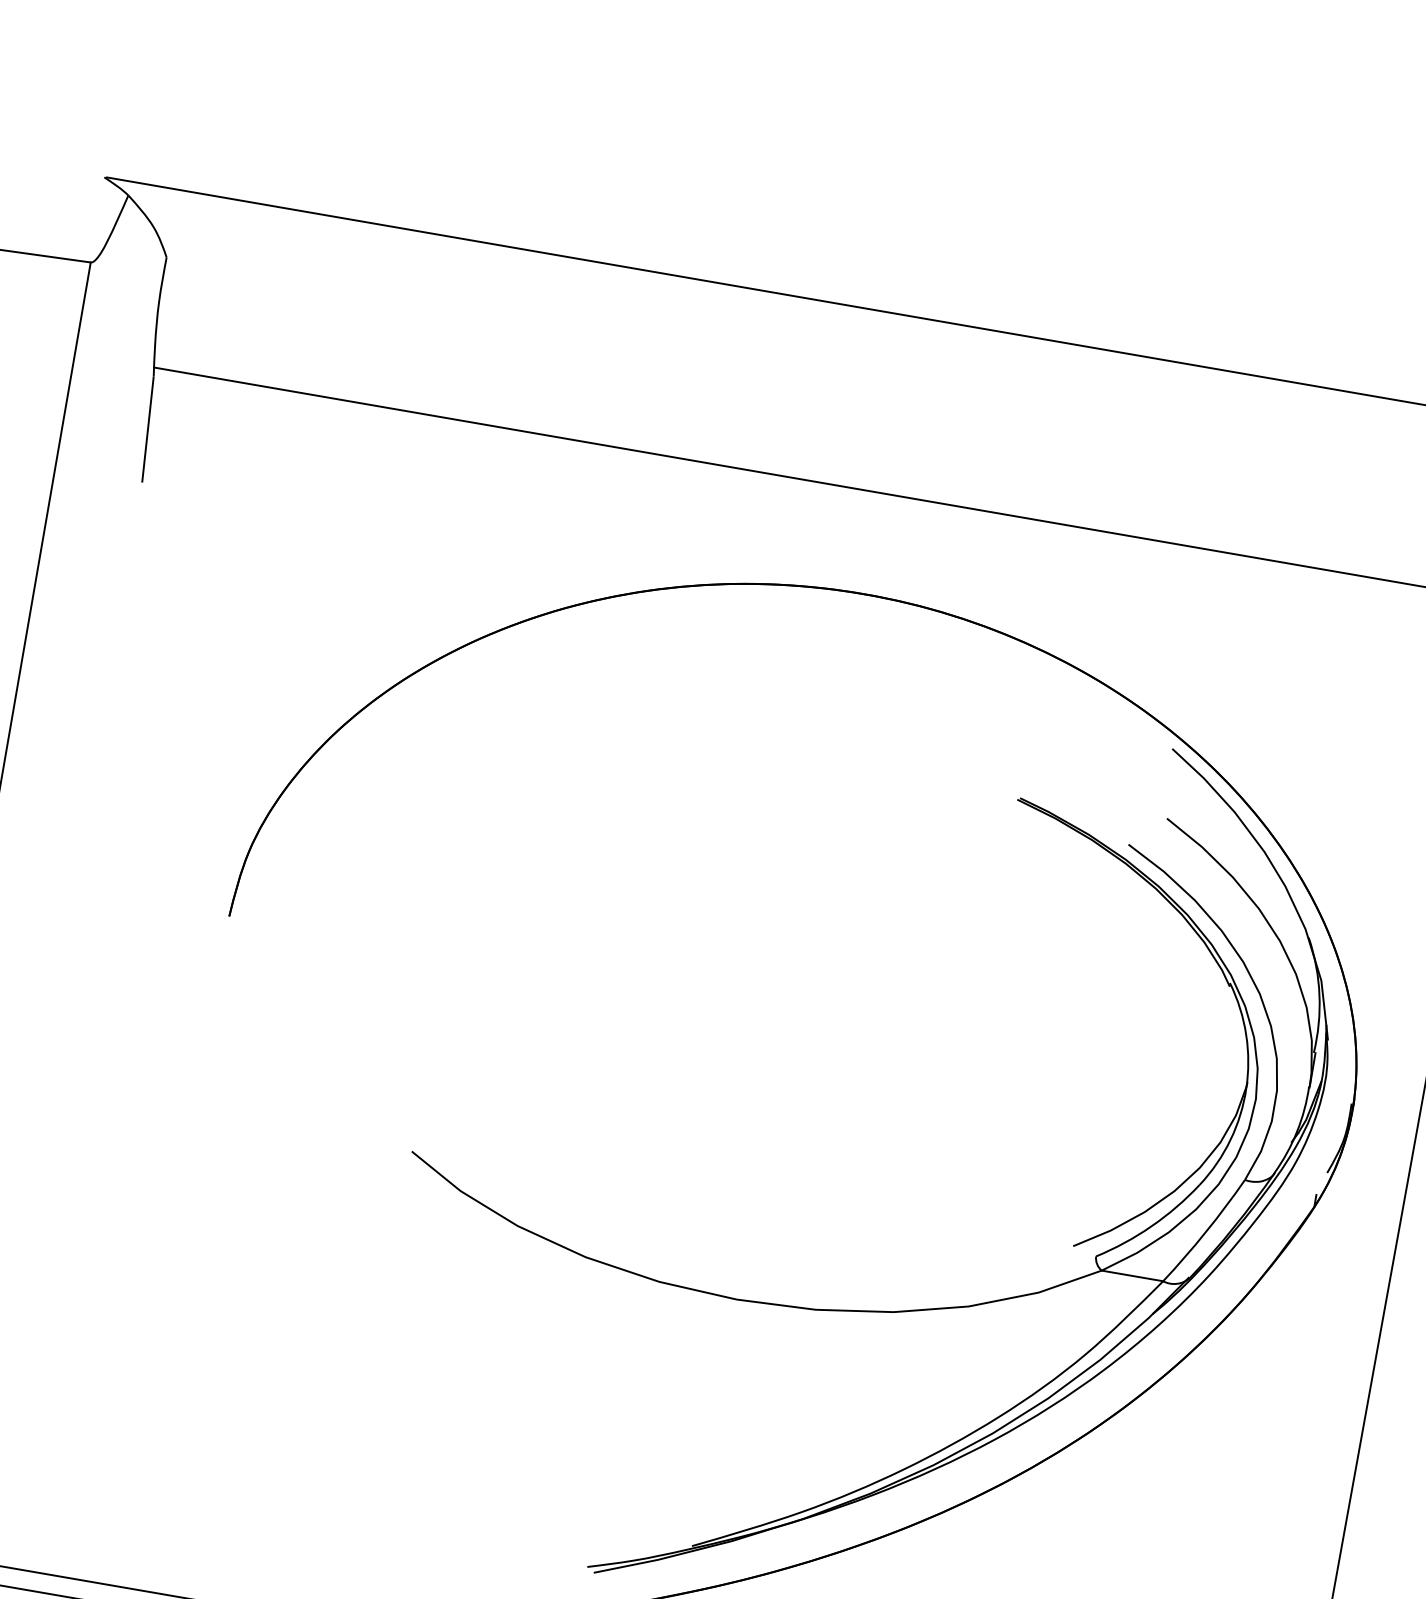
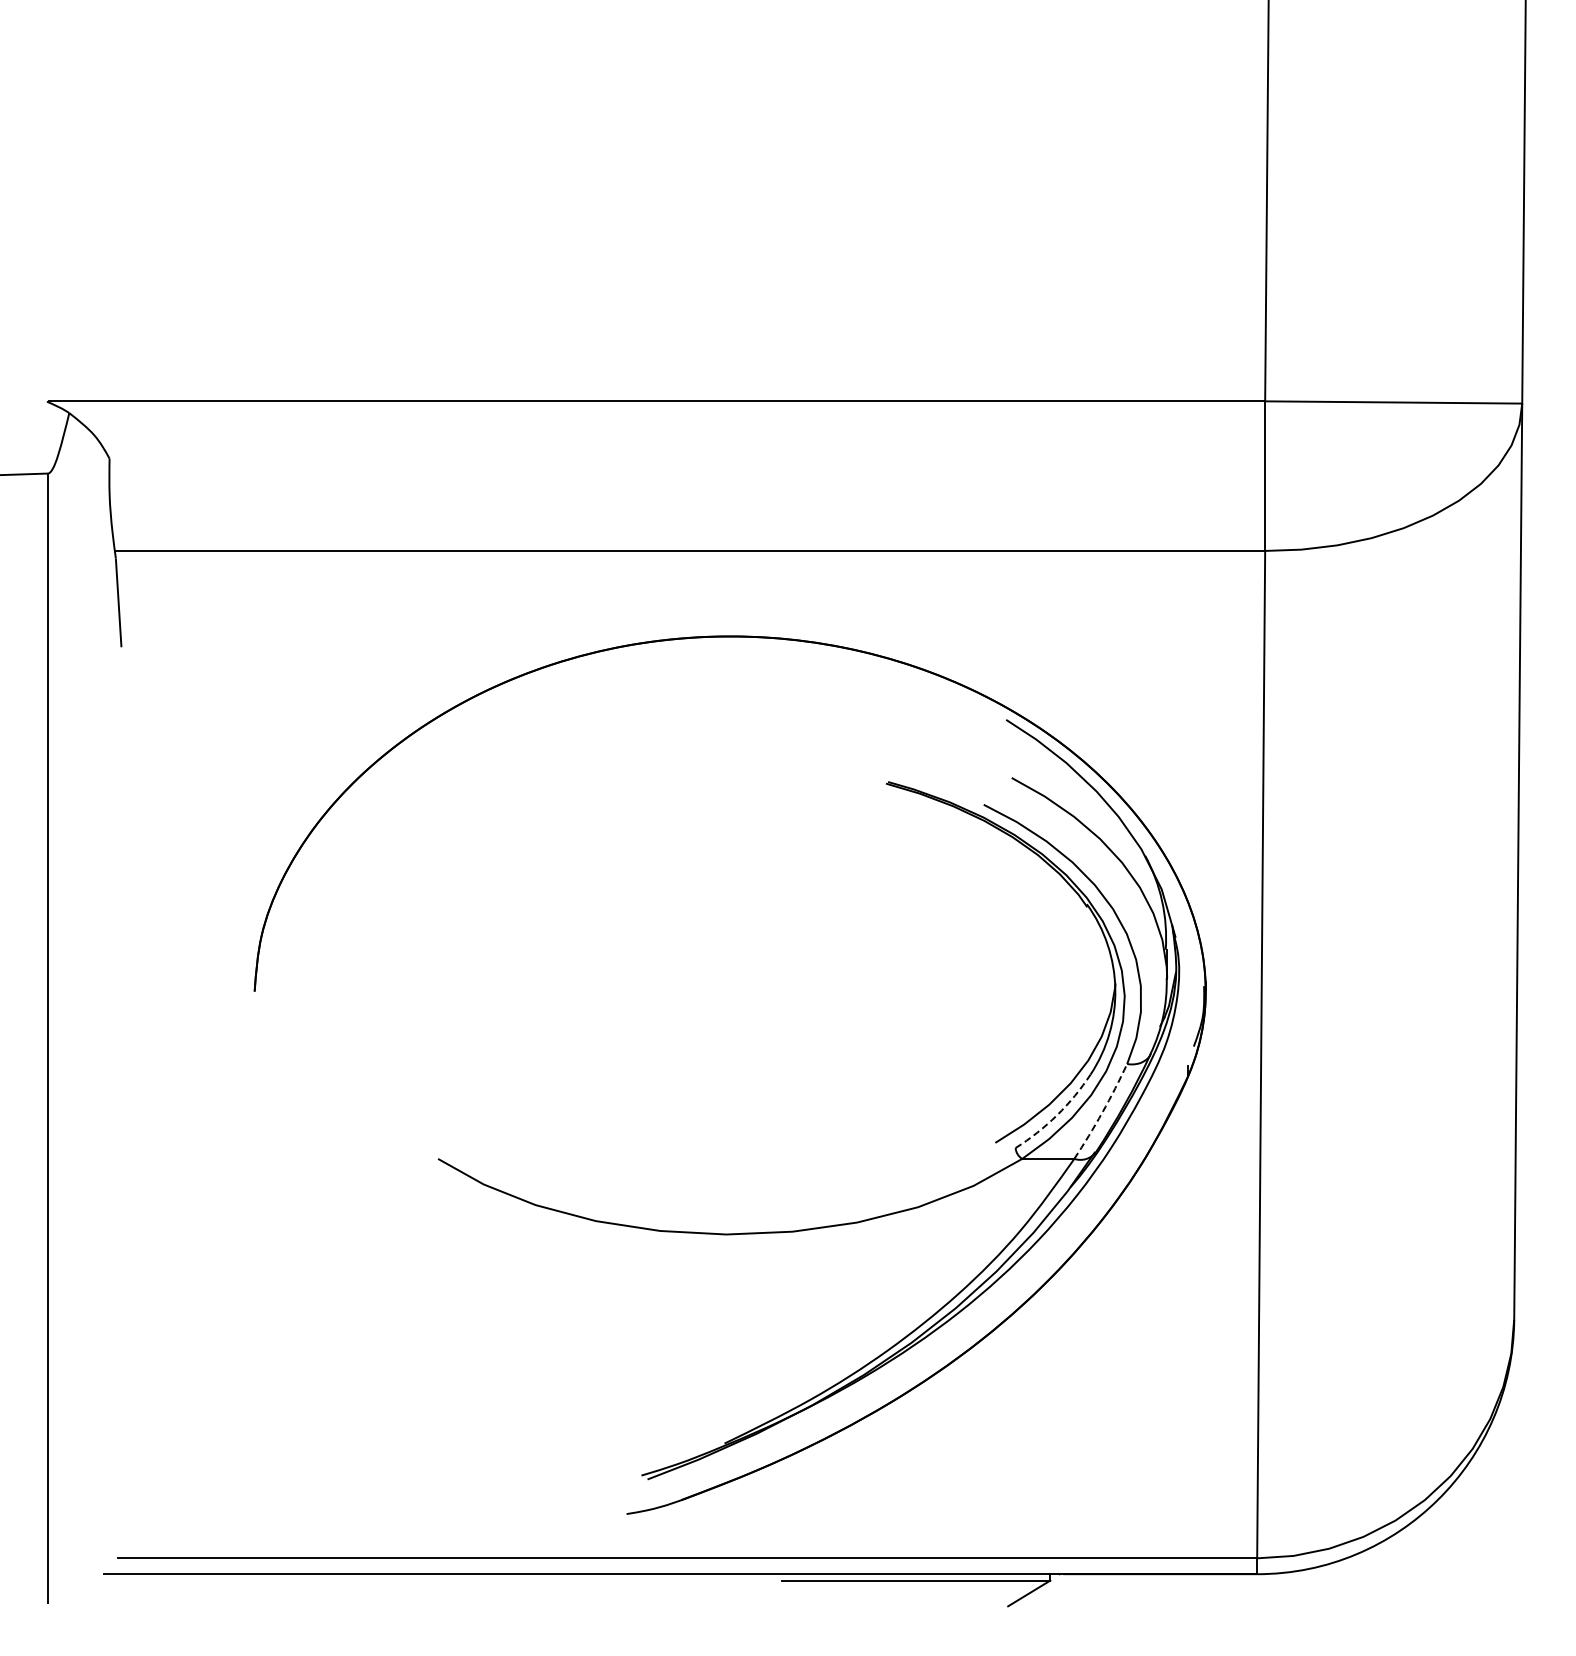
arc: (1152, 1226) -> (1057, 1115), solid -> dashed
arc: (1205, 1232) -> (1102, 1112), solid -> dashed

